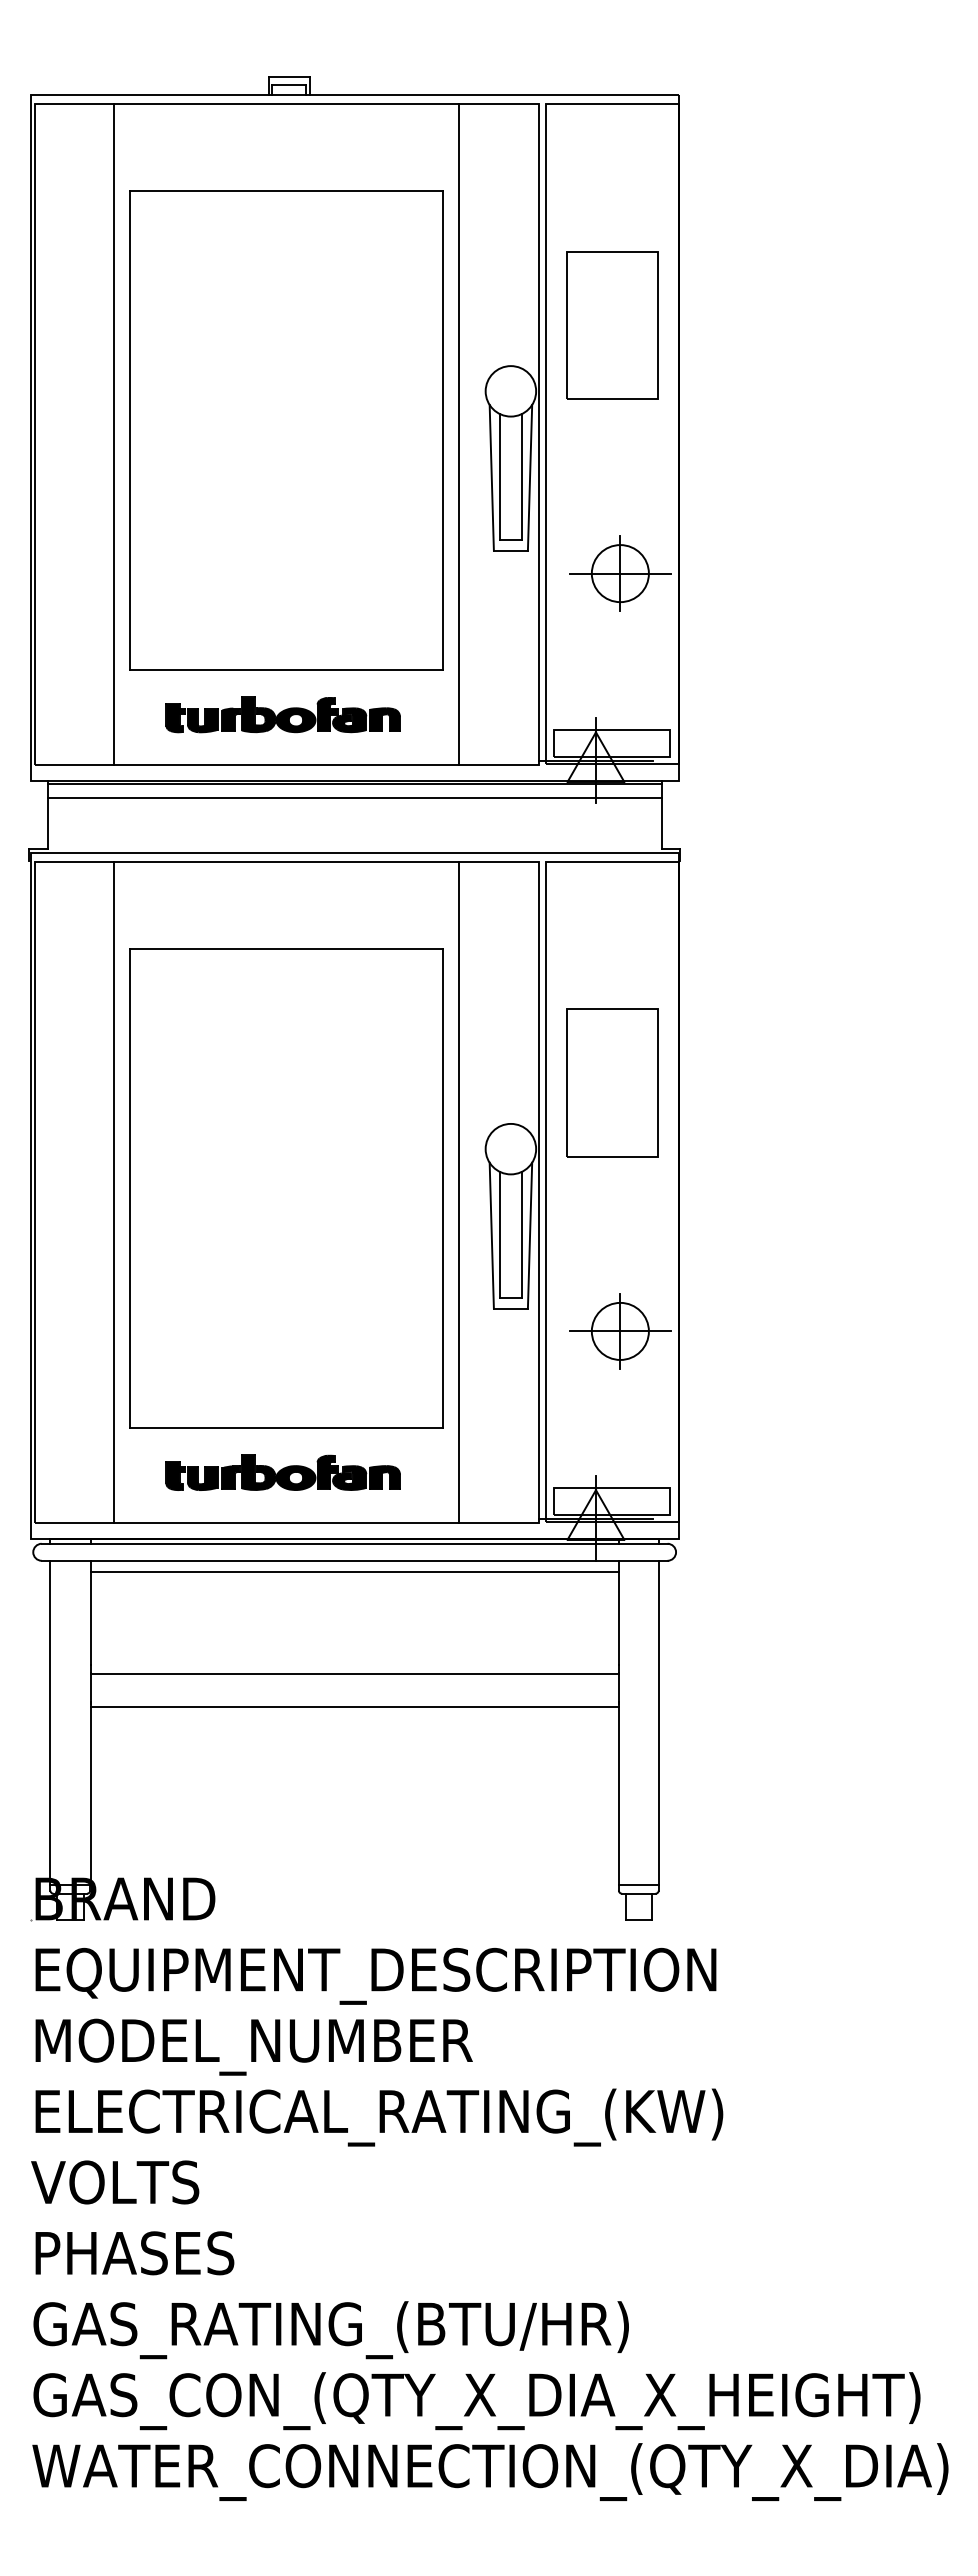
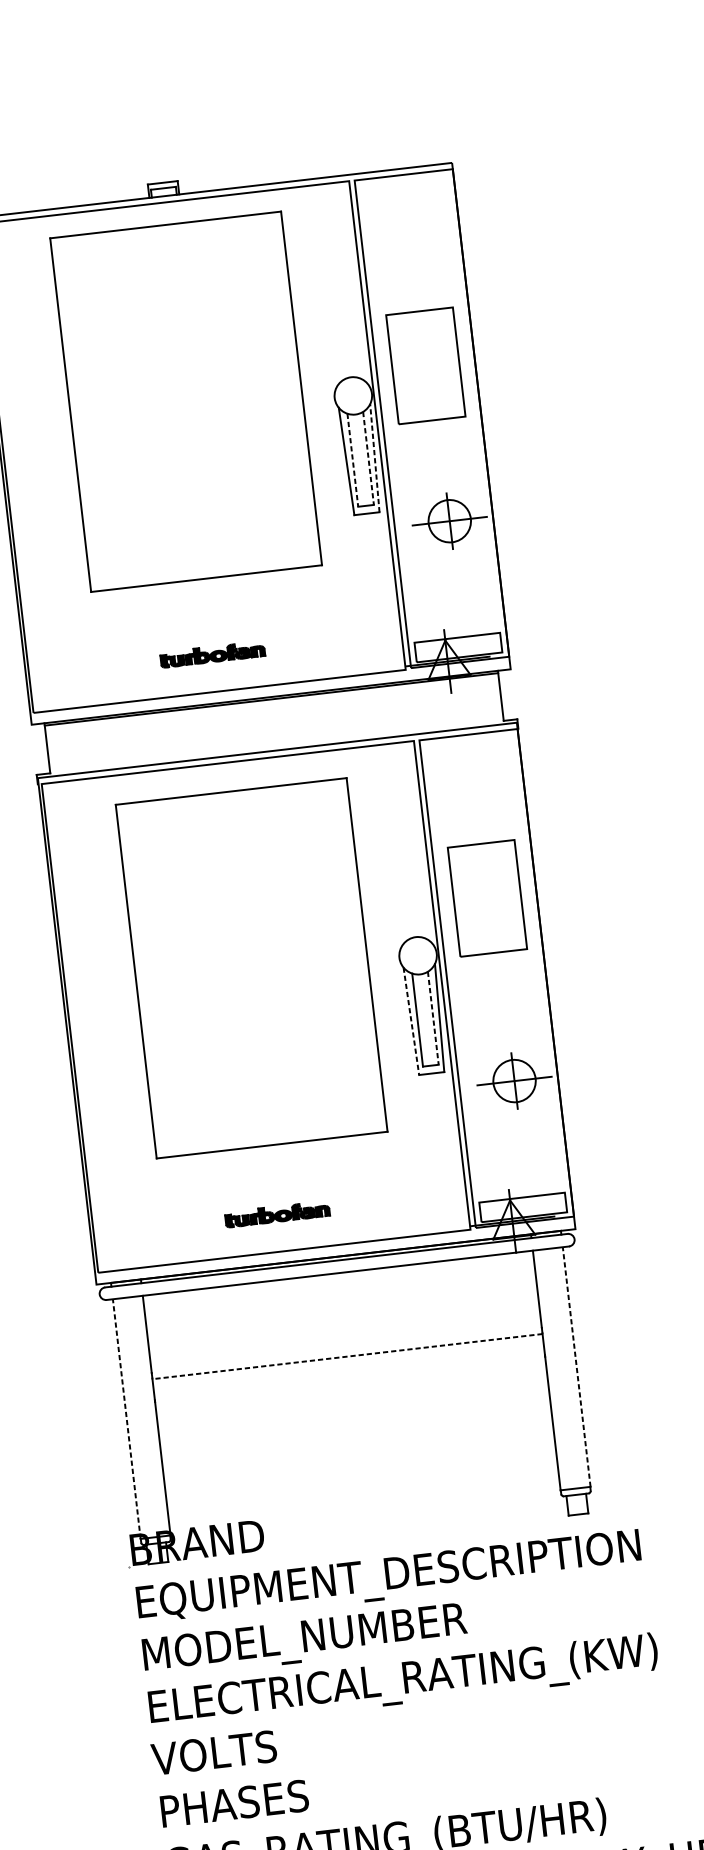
part: (612, 325) -> (425, 365), moved
part: (286, 430) -> (186, 401), moved
line: (114, 434) -> (64, 461), removed
line: (458, 434) -> (318, 432), removed
line: (500, 477) -> (353, 460), solid -> dashed
line: (521, 477) -> (368, 458), solid -> dashed
line: (530, 477) -> (375, 457), solid -> dashed
part: (282, 714) -> (212, 654), size x0.6
line: (354, 797) -> (272, 709), removed
part: (286, 1188) -> (251, 968), moved
line: (114, 1192) -> (128, 1021), removed
line: (458, 1192) -> (383, 992), removed
line: (491, 1235) -> (411, 1021), solid -> dashed
line: (521, 1235) -> (433, 1018), solid -> dashed
part: (282, 1472) -> (277, 1214), size x0.6
line: (354, 1572) -> (338, 1281), removed
line: (354, 1673) -> (347, 1356), solid -> dashed
line: (354, 1707) -> (350, 1381), removed
line: (50, 1722) -> (126, 1418), solid -> dashed
line: (659, 1722) -> (576, 1366), solid -> dashed

